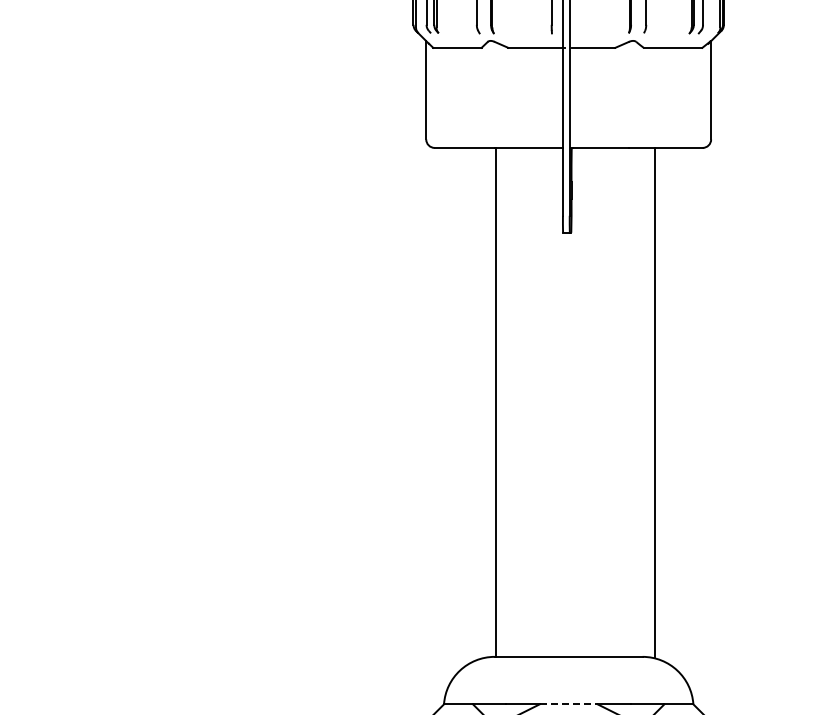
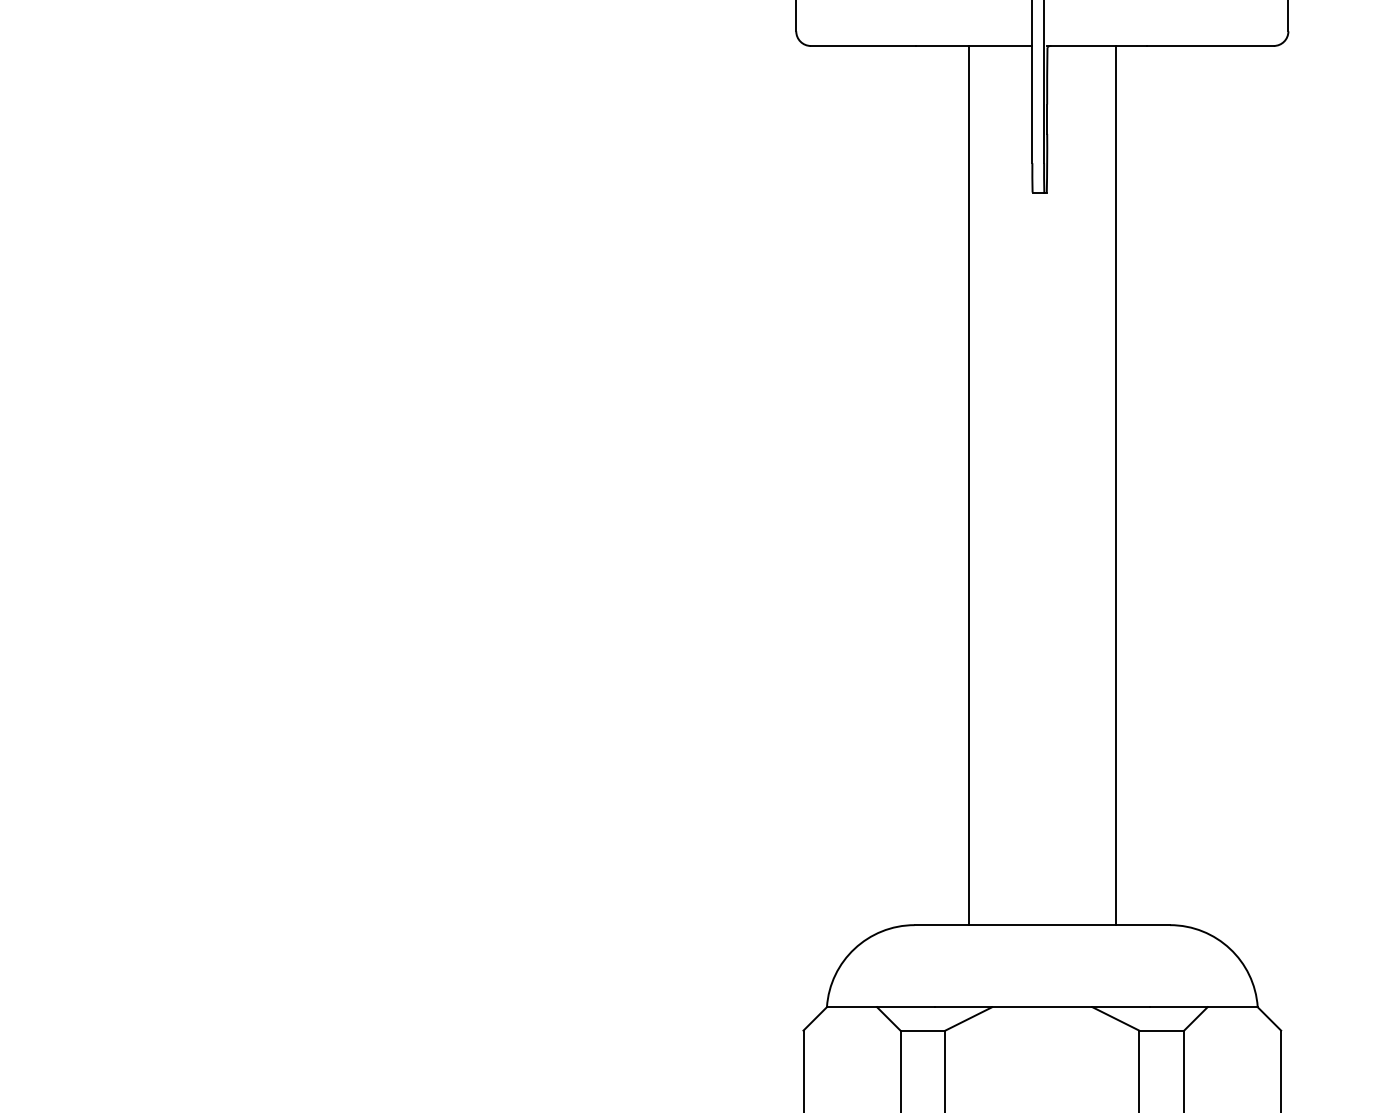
line: (496, 401) -> (969, 483), moved
line: (655, 401) -> (1116, 483), moved
line: (568, 704) -> (1041, 1007), dashed -> solid

